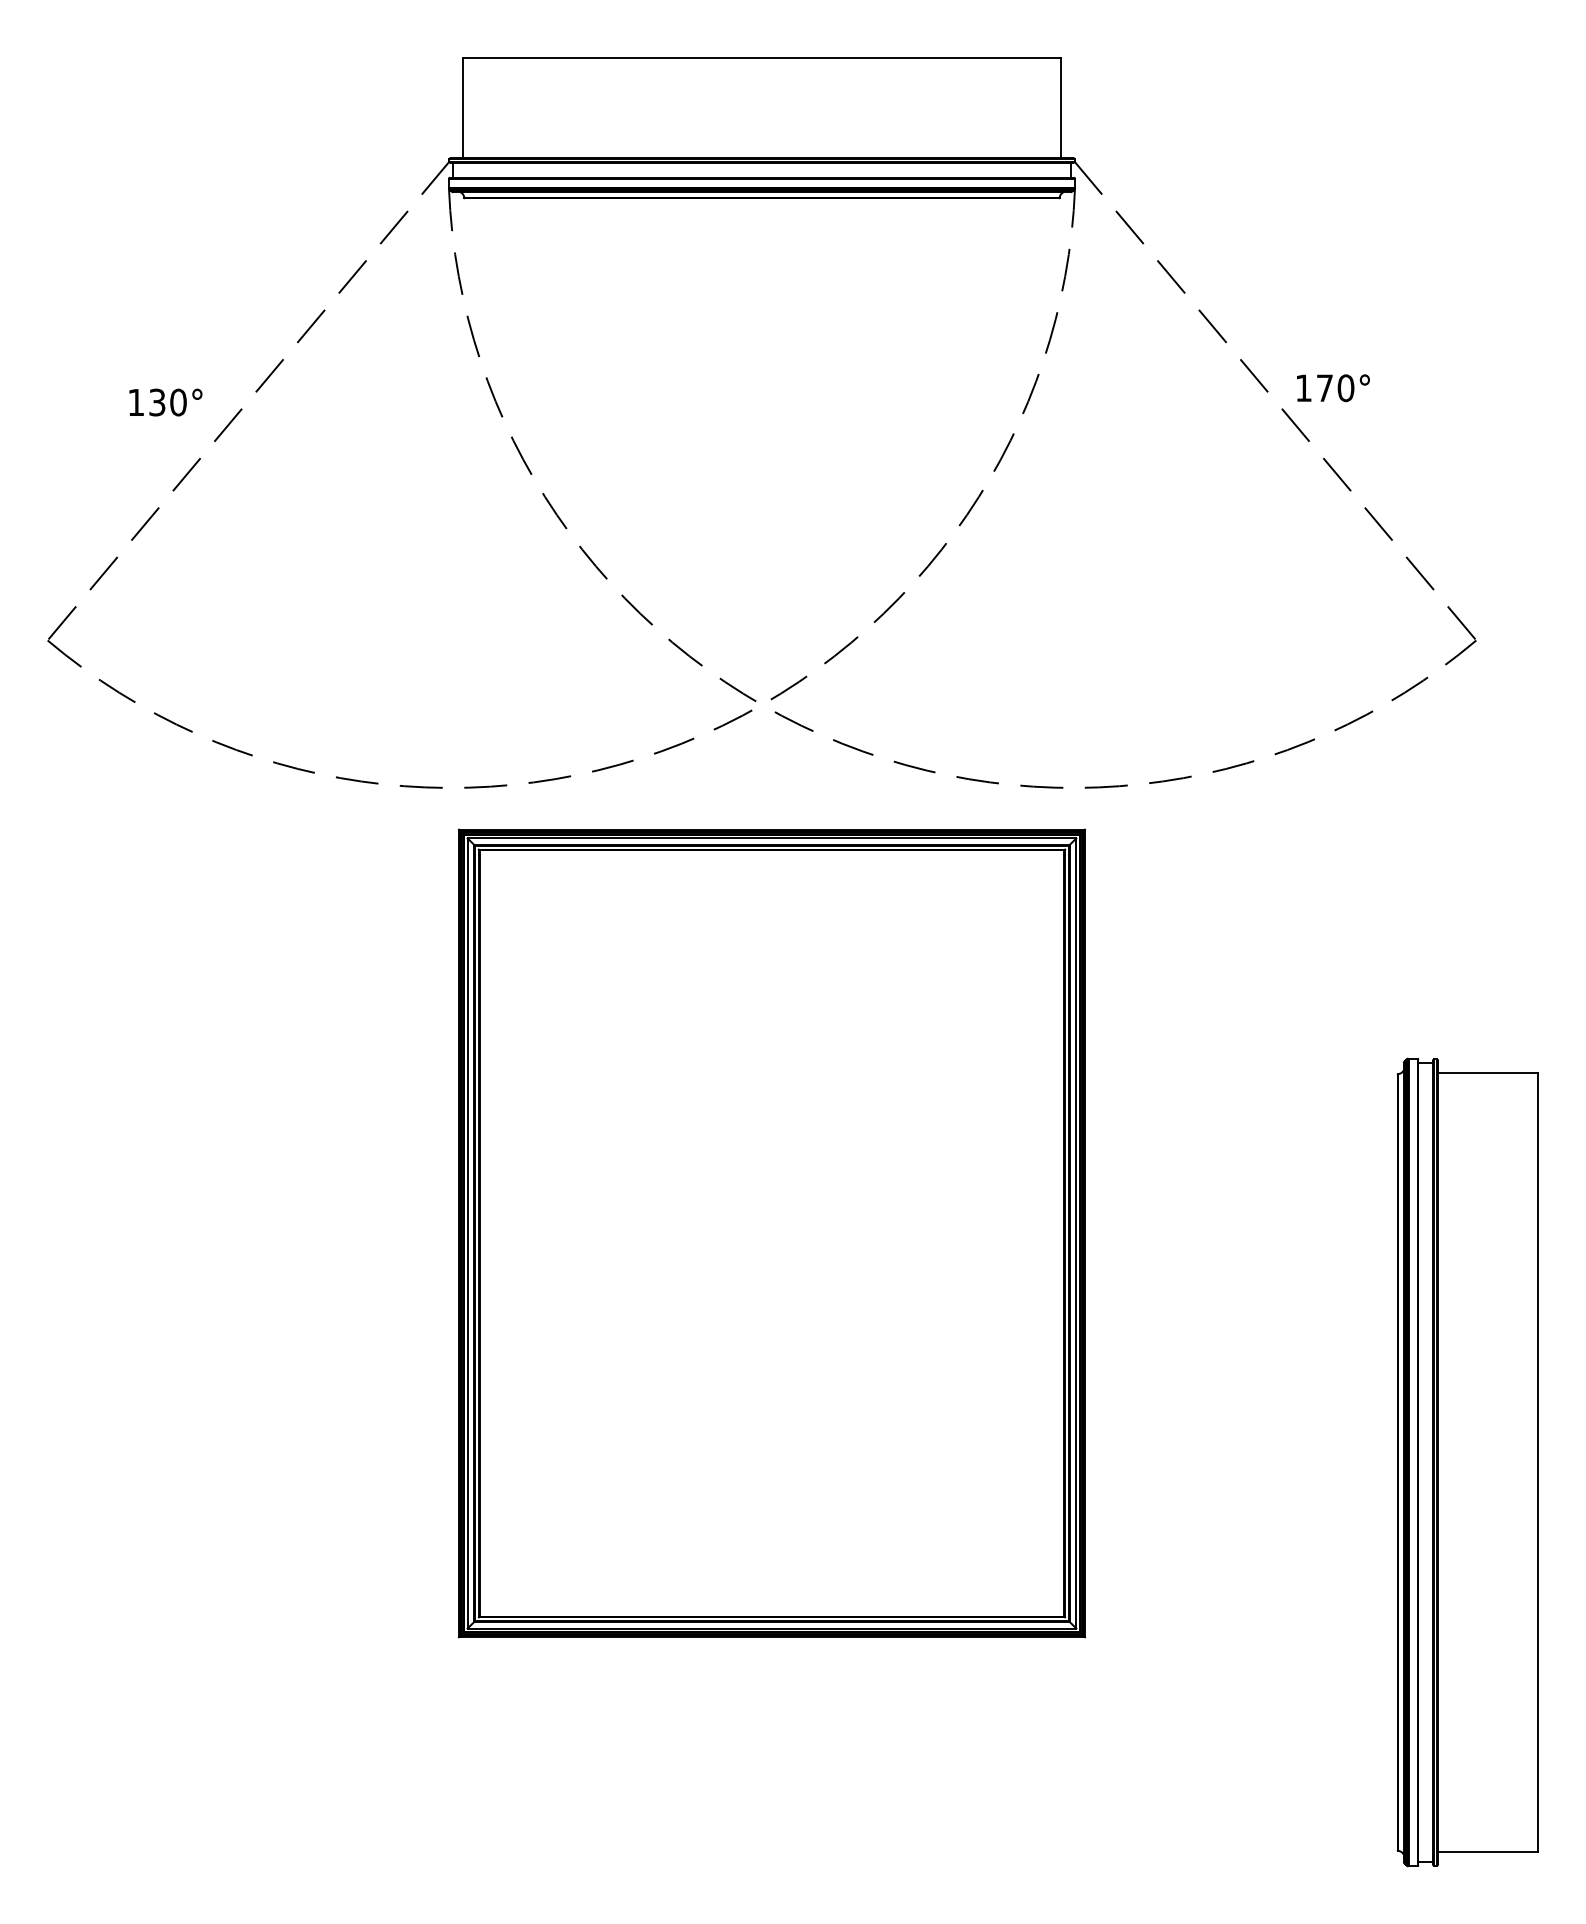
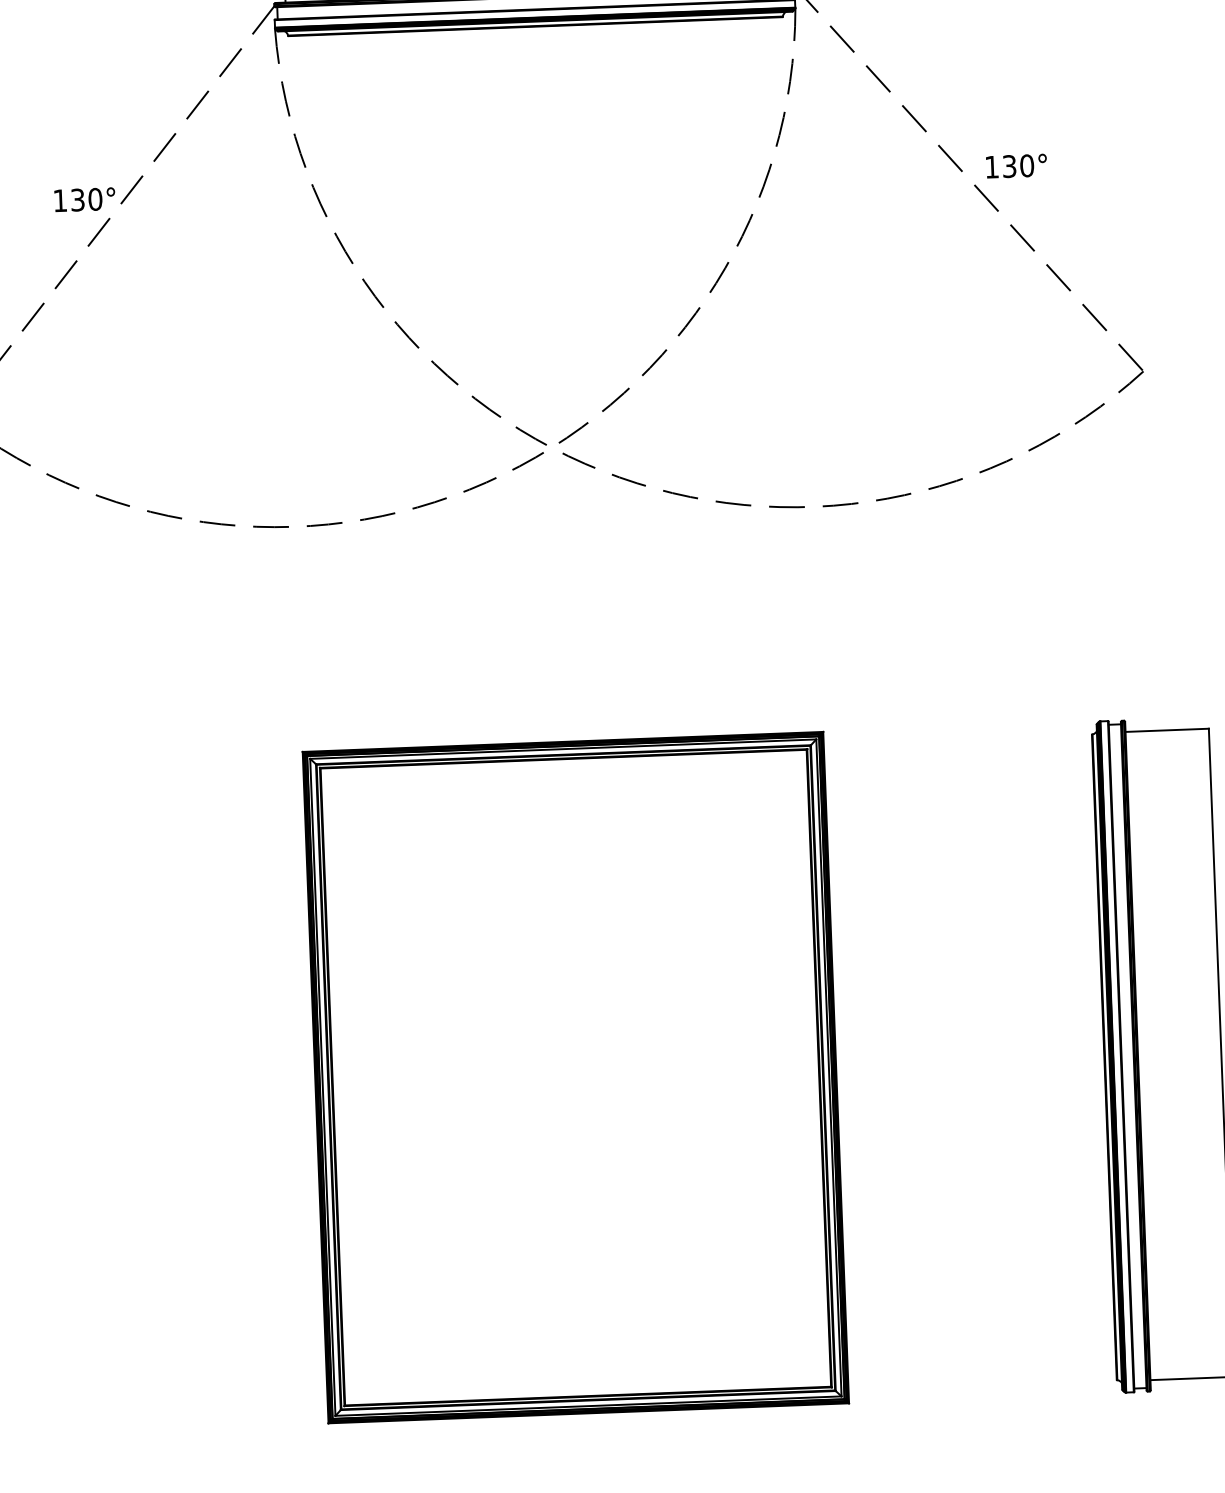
text: (1324, 388) -> (1009, 166), 170° -> 130°
text: (165, 402) -> (84, 199), moved
part: (771, 1233) -> (575, 1077), moved

